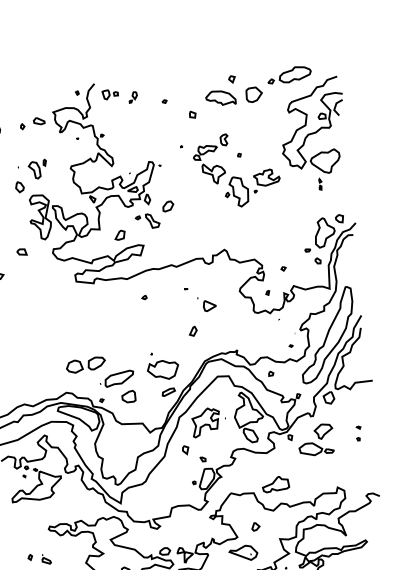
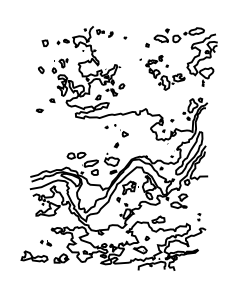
part: (280, 145) -> (186, 63), moved
part: (201, 311) -> (121, 136), moved
part: (359, 434) -> (199, 217), moved

